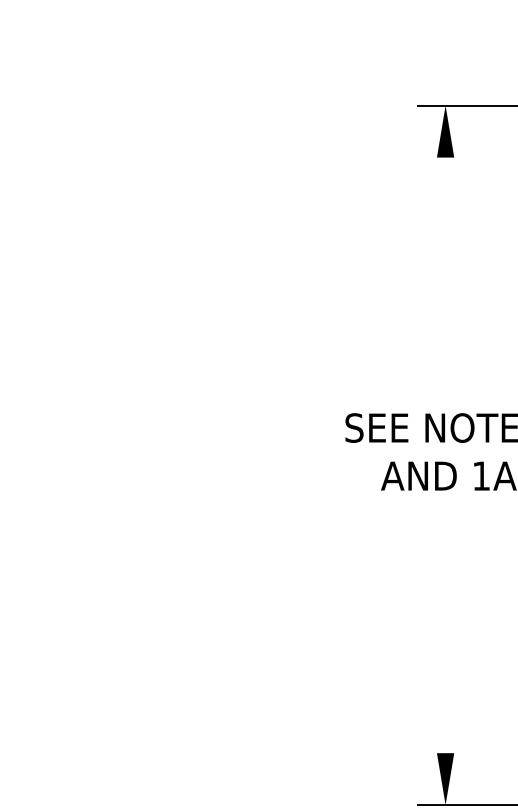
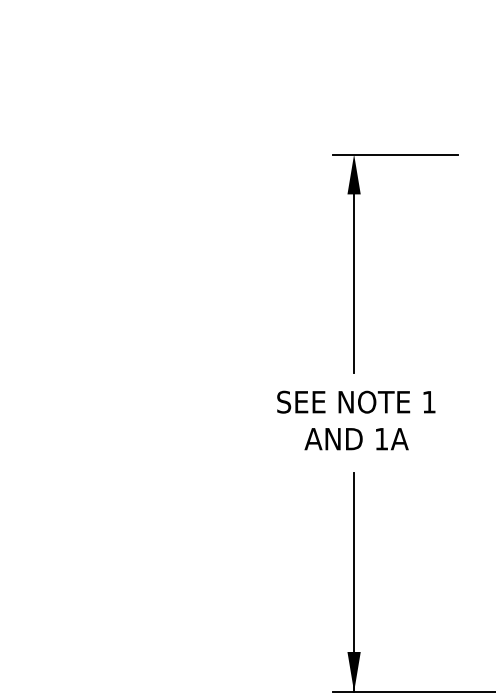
line: (446, 255) -> (354, 269), added
line: (446, 661) -> (354, 581), added

